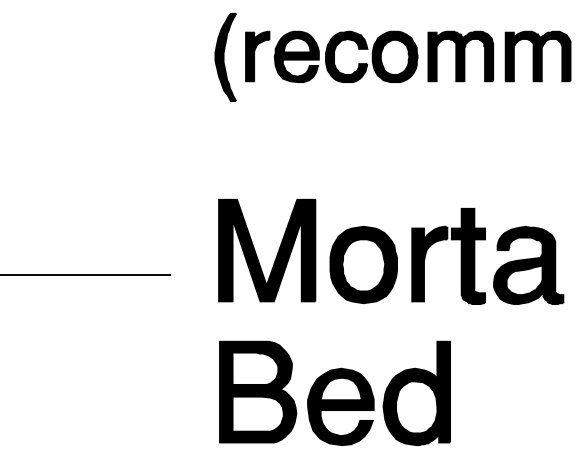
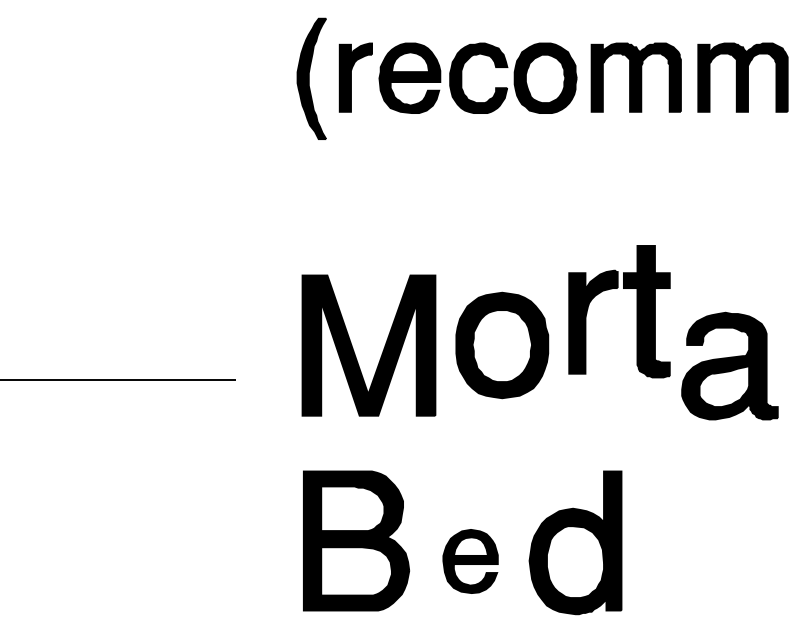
part: (460, 256) -> (636, 311), moved
part: (363, 264) -> (502, 345), moved
part: (340, 406) -> (470, 561), size x0.6

